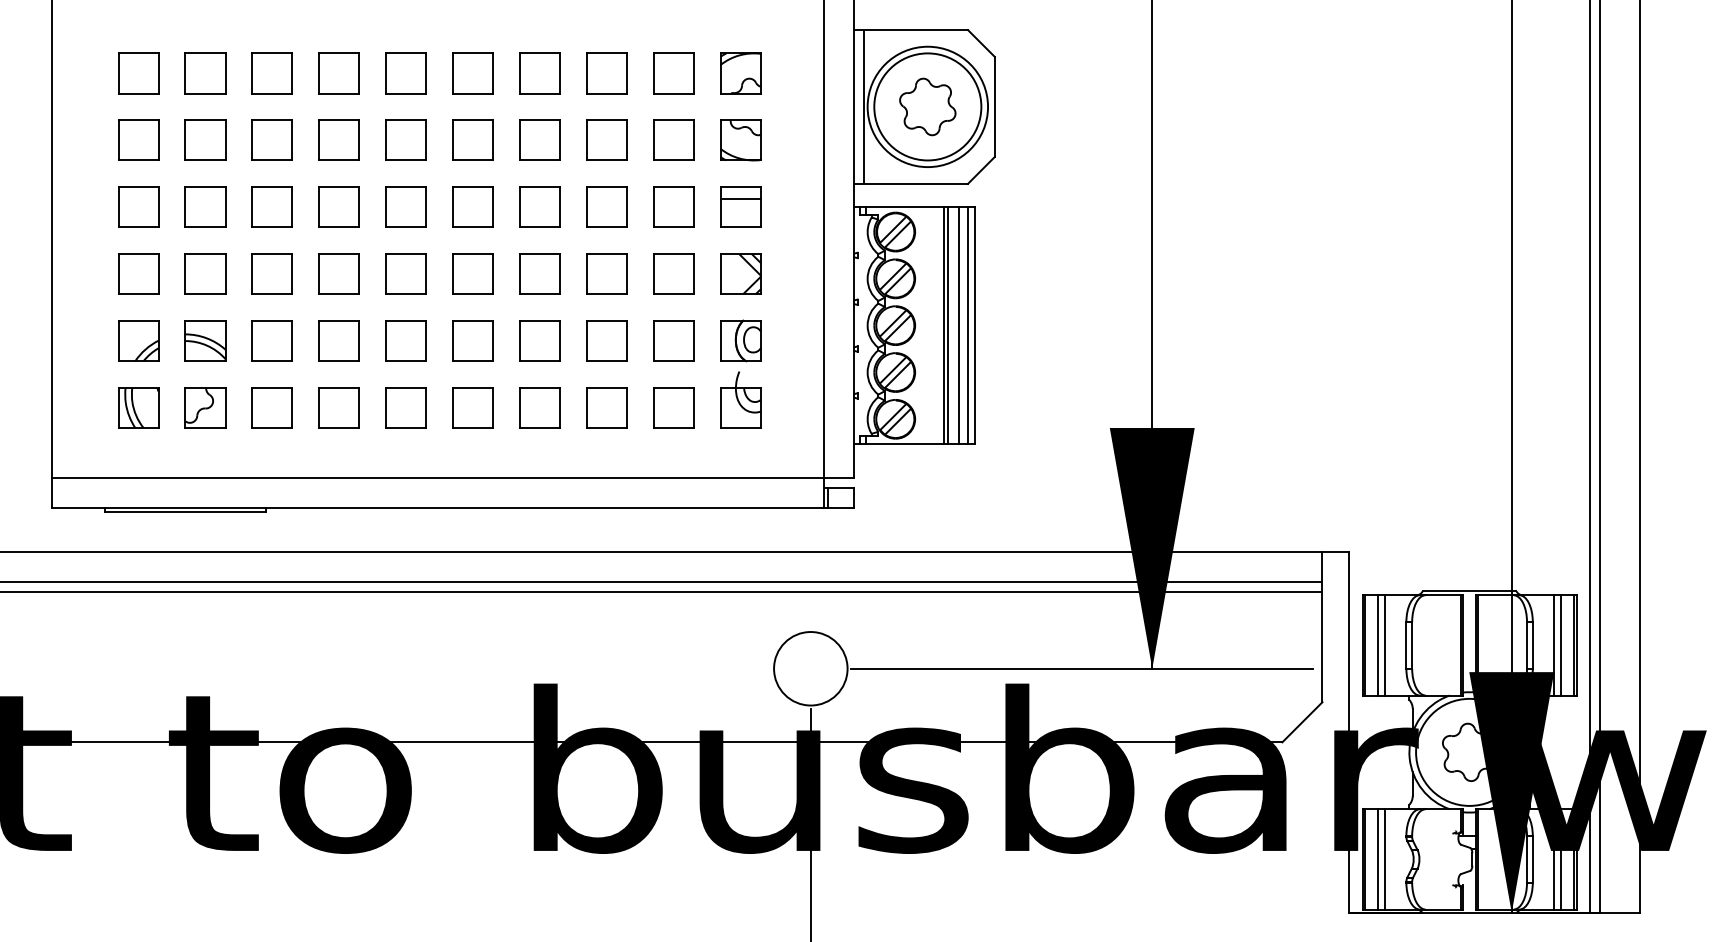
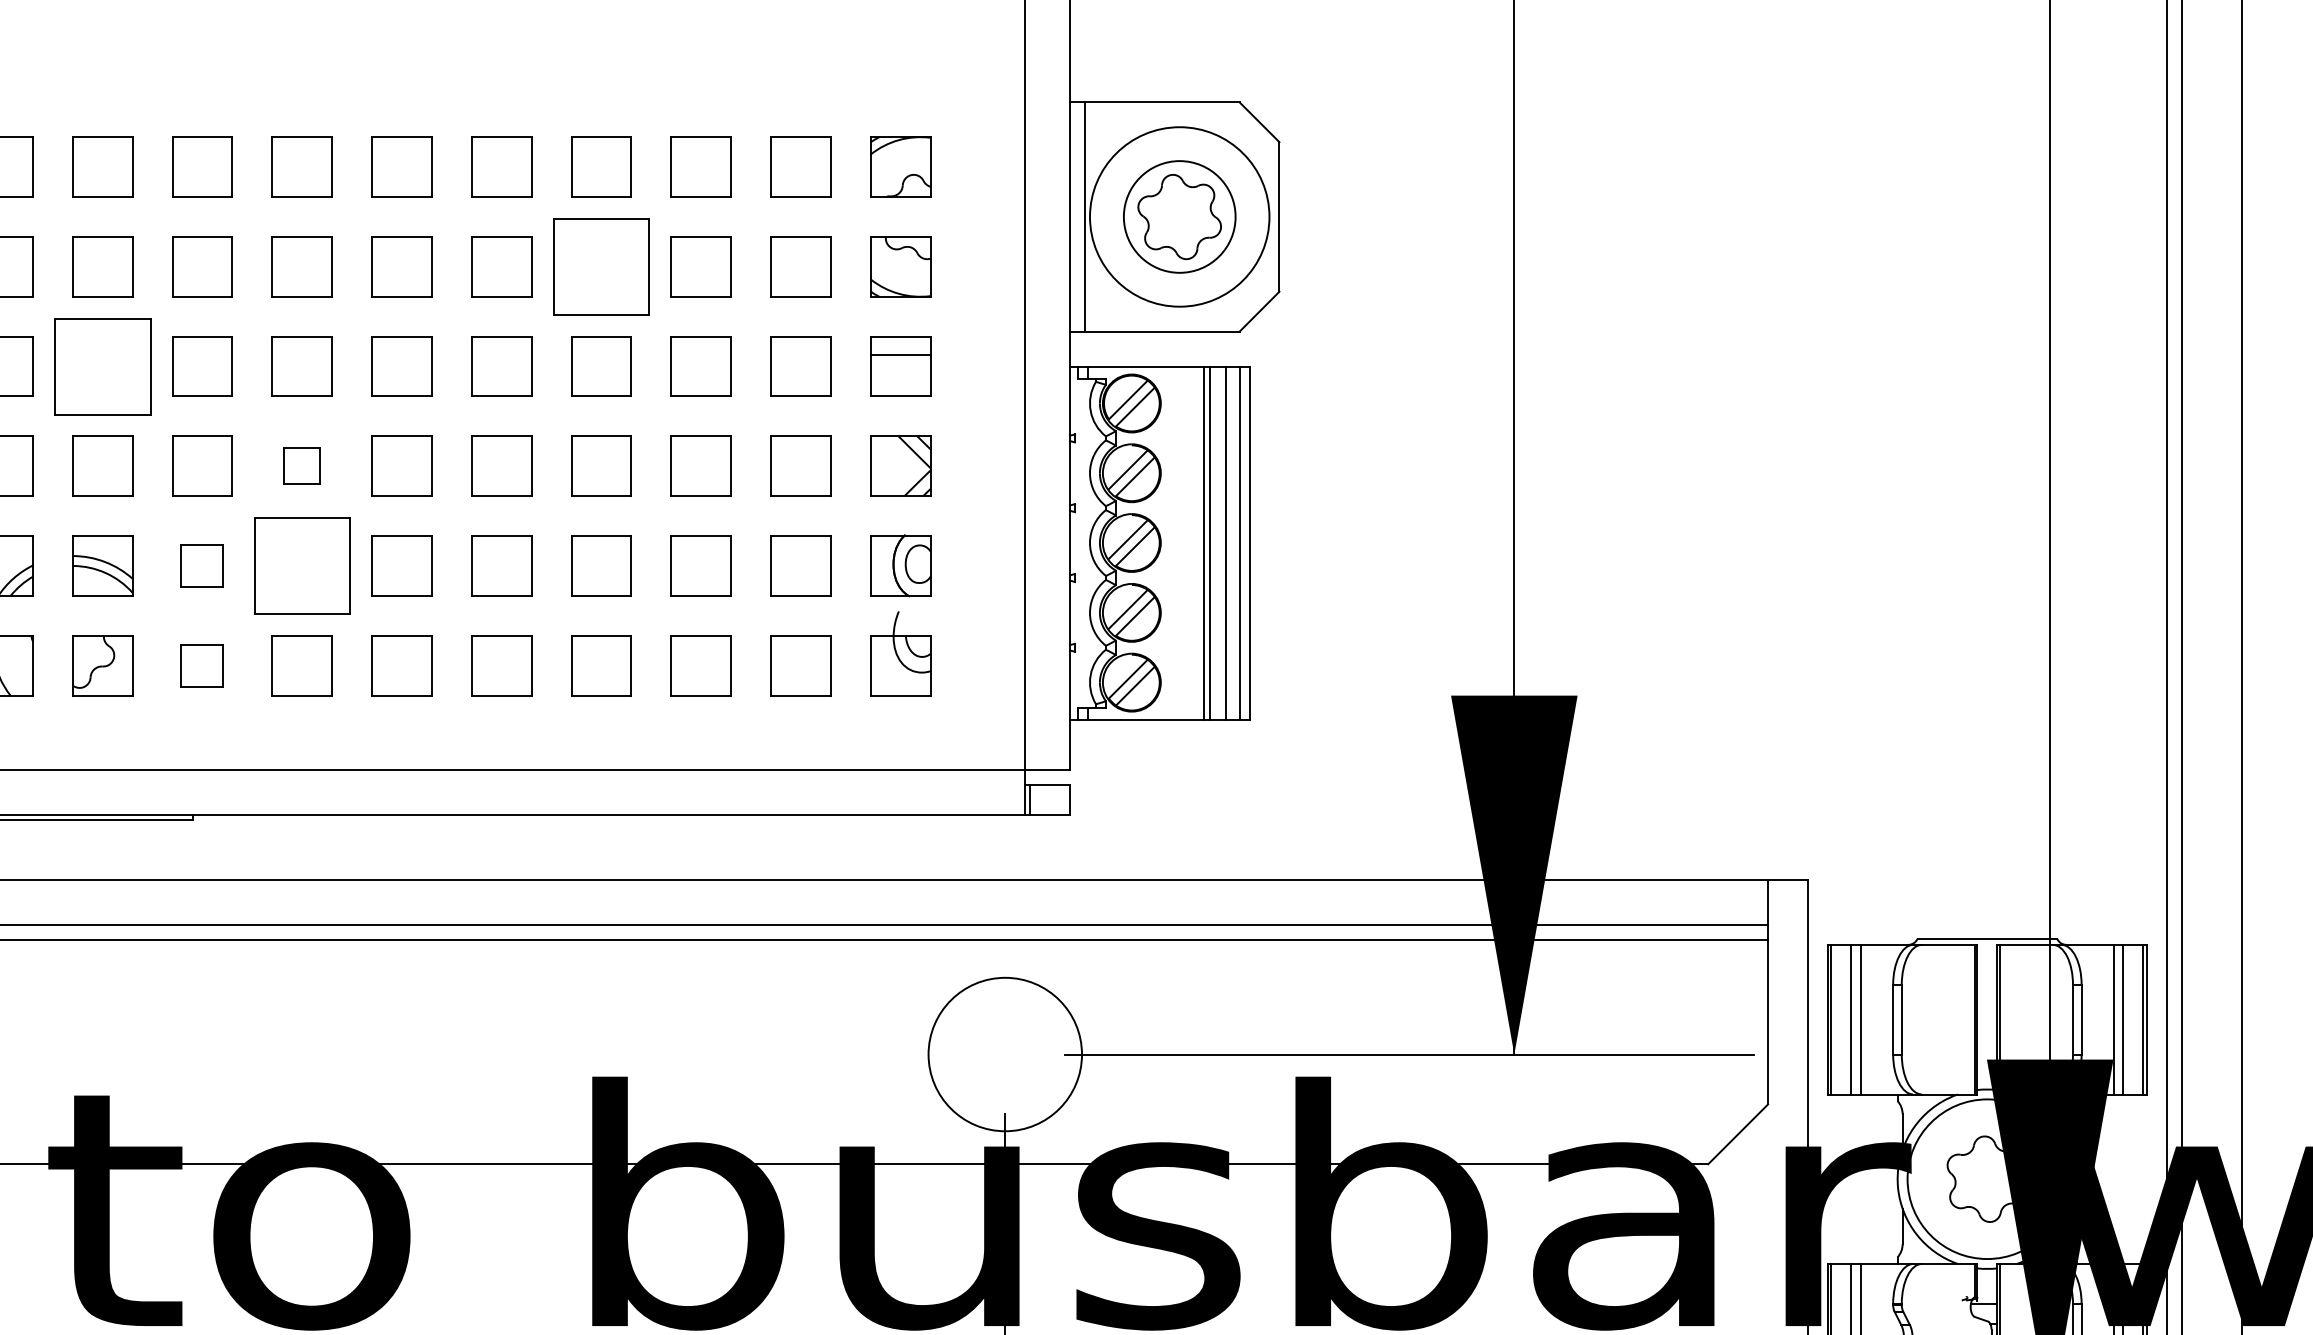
circle: (927, 106) -> (1179, 216), size x0.7
part: (539, 139) -> (600, 265), size x1.6
part: (205, 206) -> (102, 365), size x1.6
part: (338, 273) -> (301, 465), size x0.6
part: (271, 340) -> (201, 565), size x0.7
part: (338, 340) -> (301, 565), size x1.6
part: (271, 407) -> (201, 665), size x0.7
circle: (810, 668) -> (1004, 1054), size x1.4

